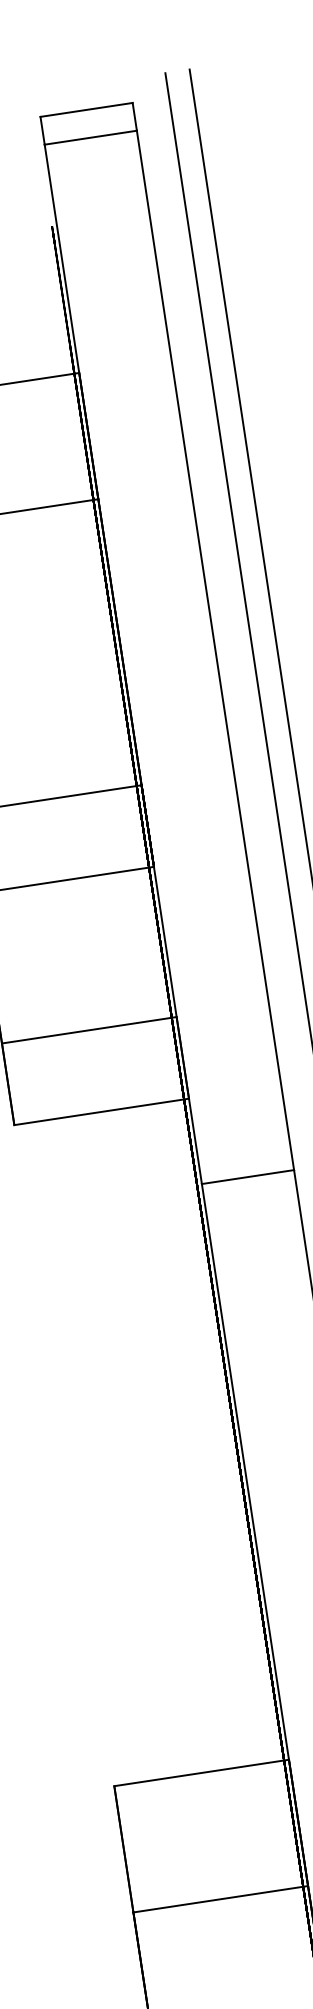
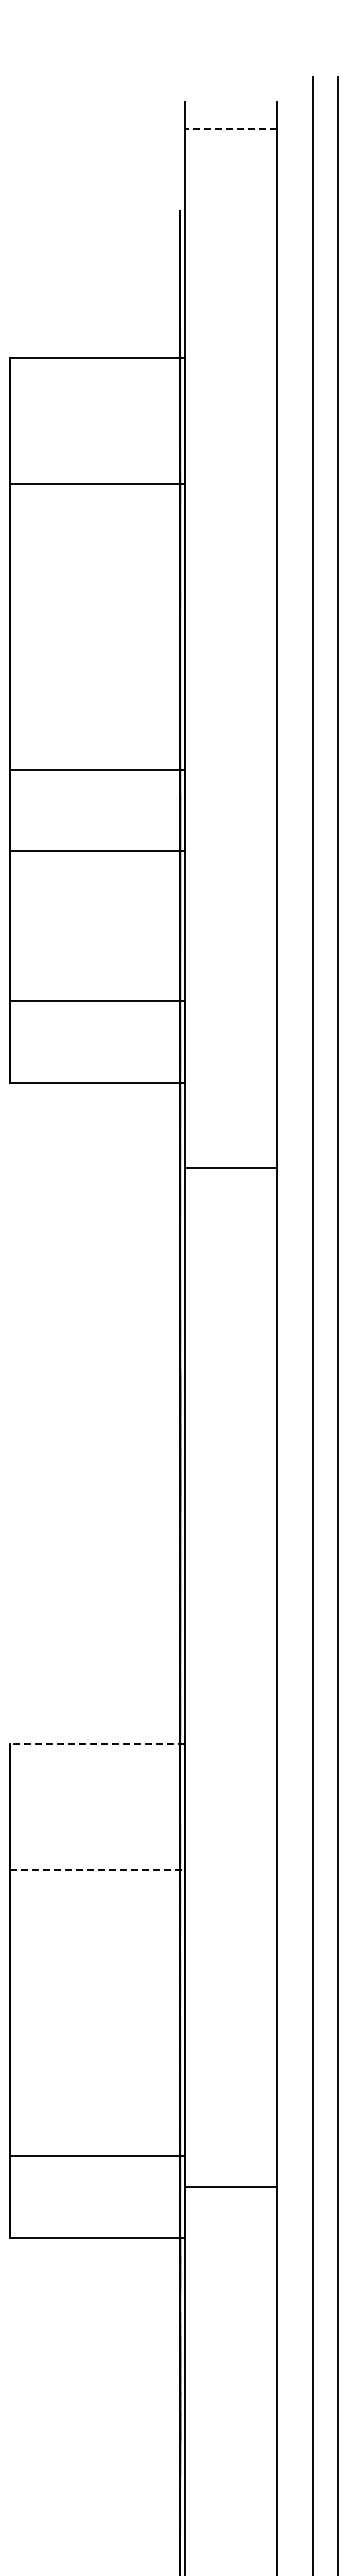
line: (86, 109) -> (230, 101), removed
line: (90, 137) -> (230, 129), solid -> dashed
line: (201, 1773) -> (97, 1744), solid -> dashed
line: (221, 1899) -> (98, 1870), solid -> dashed

